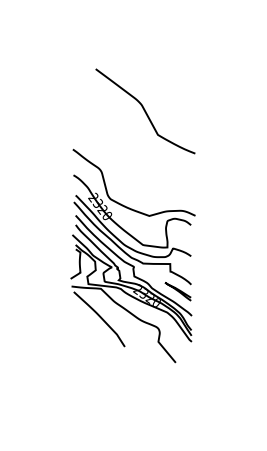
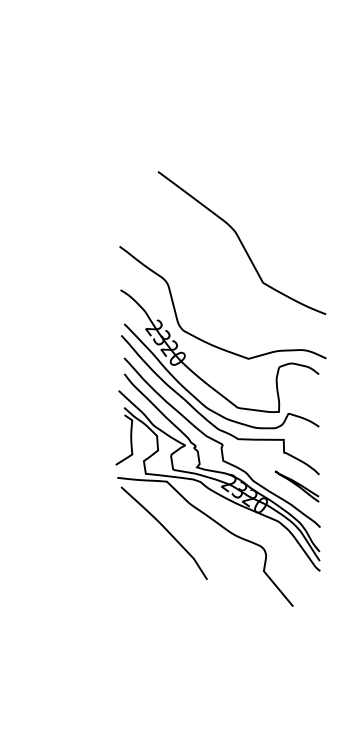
curve: (145, 111) -> (242, 243), moved

